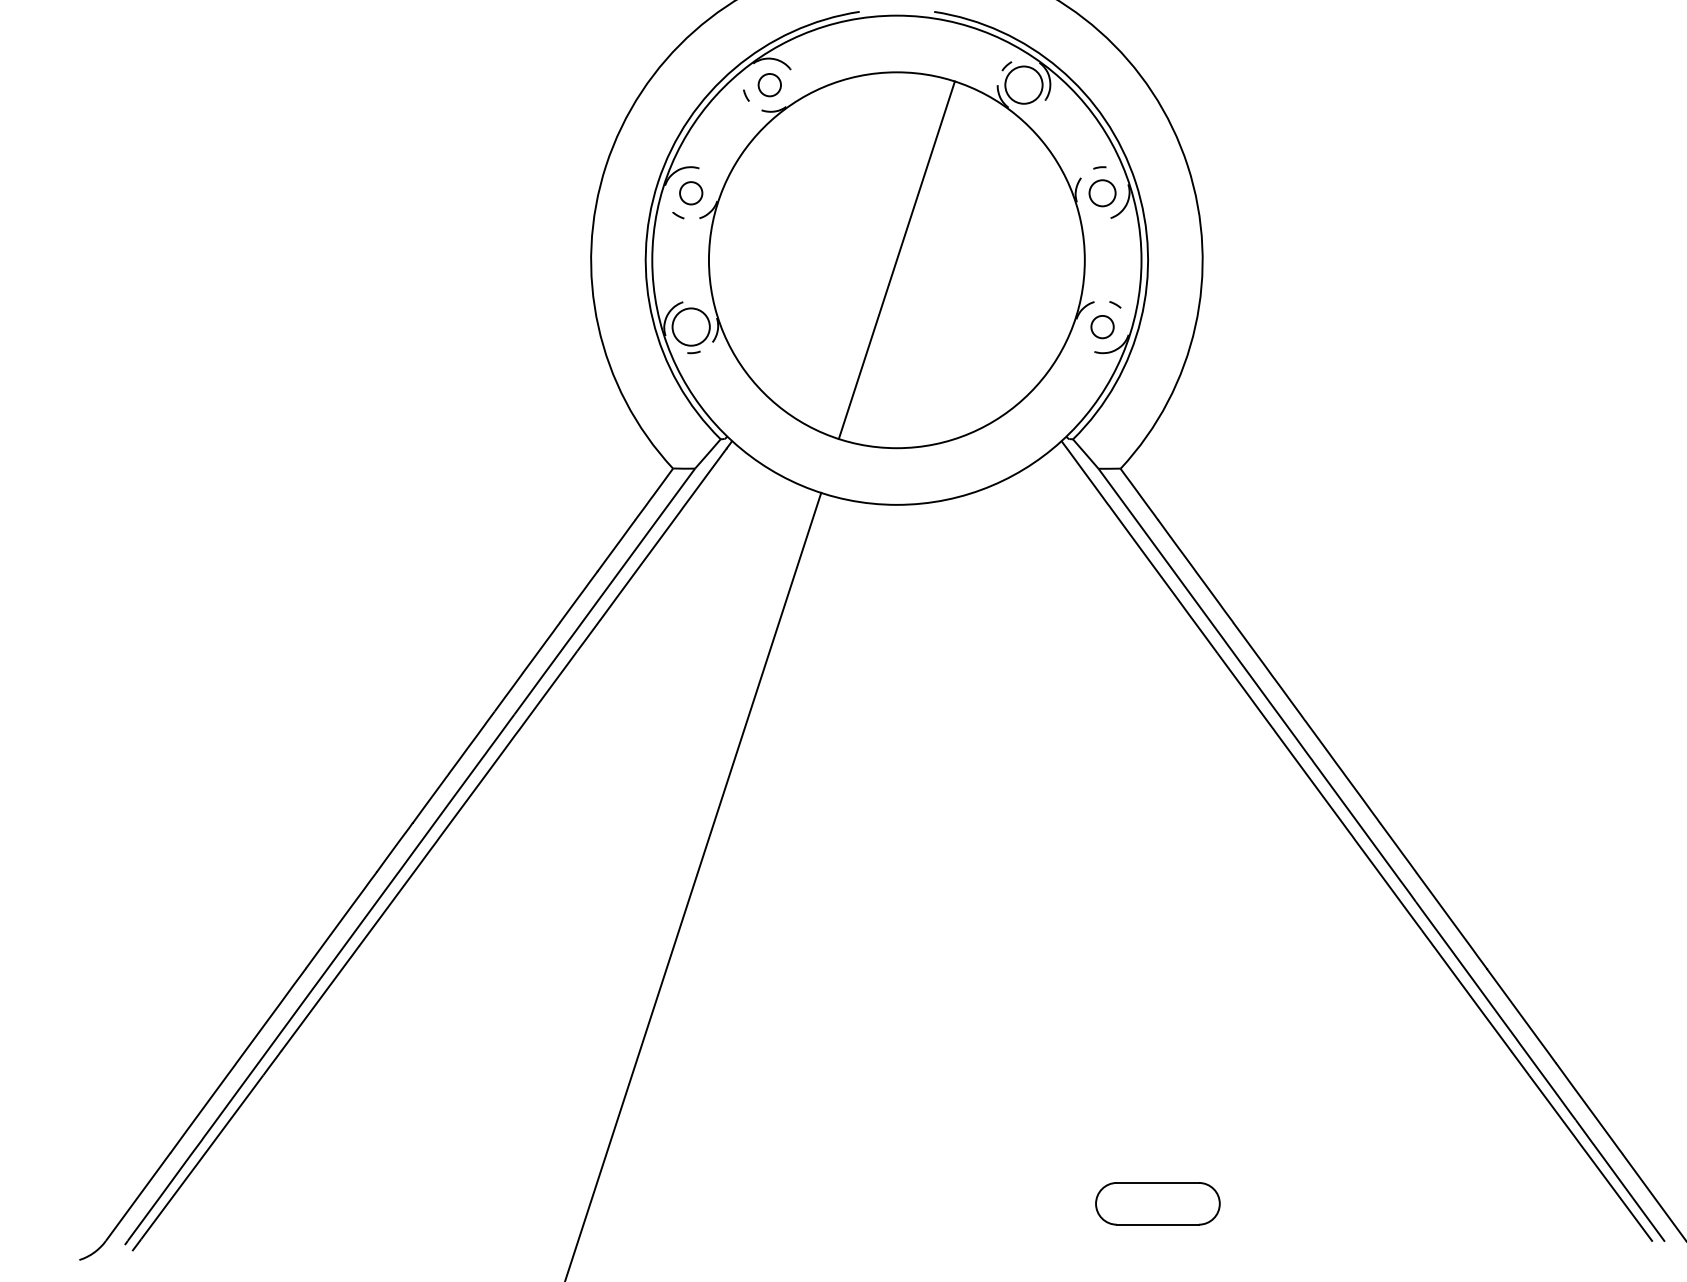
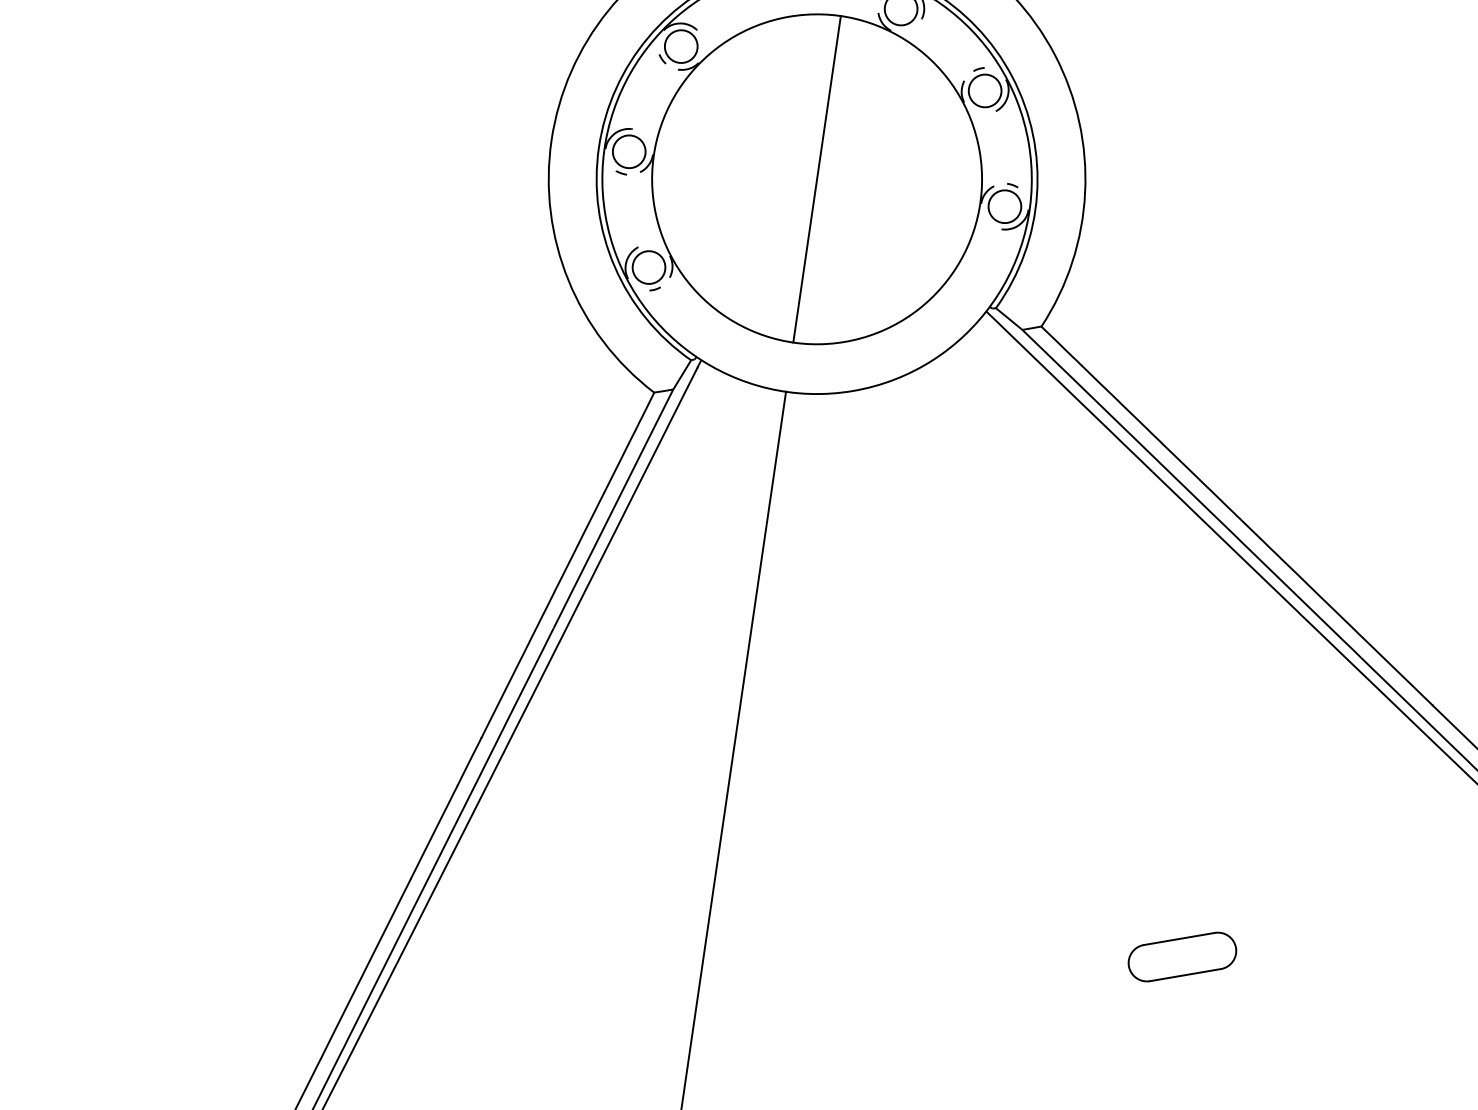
circle: (769, 84) -> (680, 46), size x1.67
circle: (690, 192) -> (628, 151), size x1.67
circle: (1102, 192) -> (984, 90), size x1.43
circle: (1102, 326) -> (1004, 206), size x1.67

